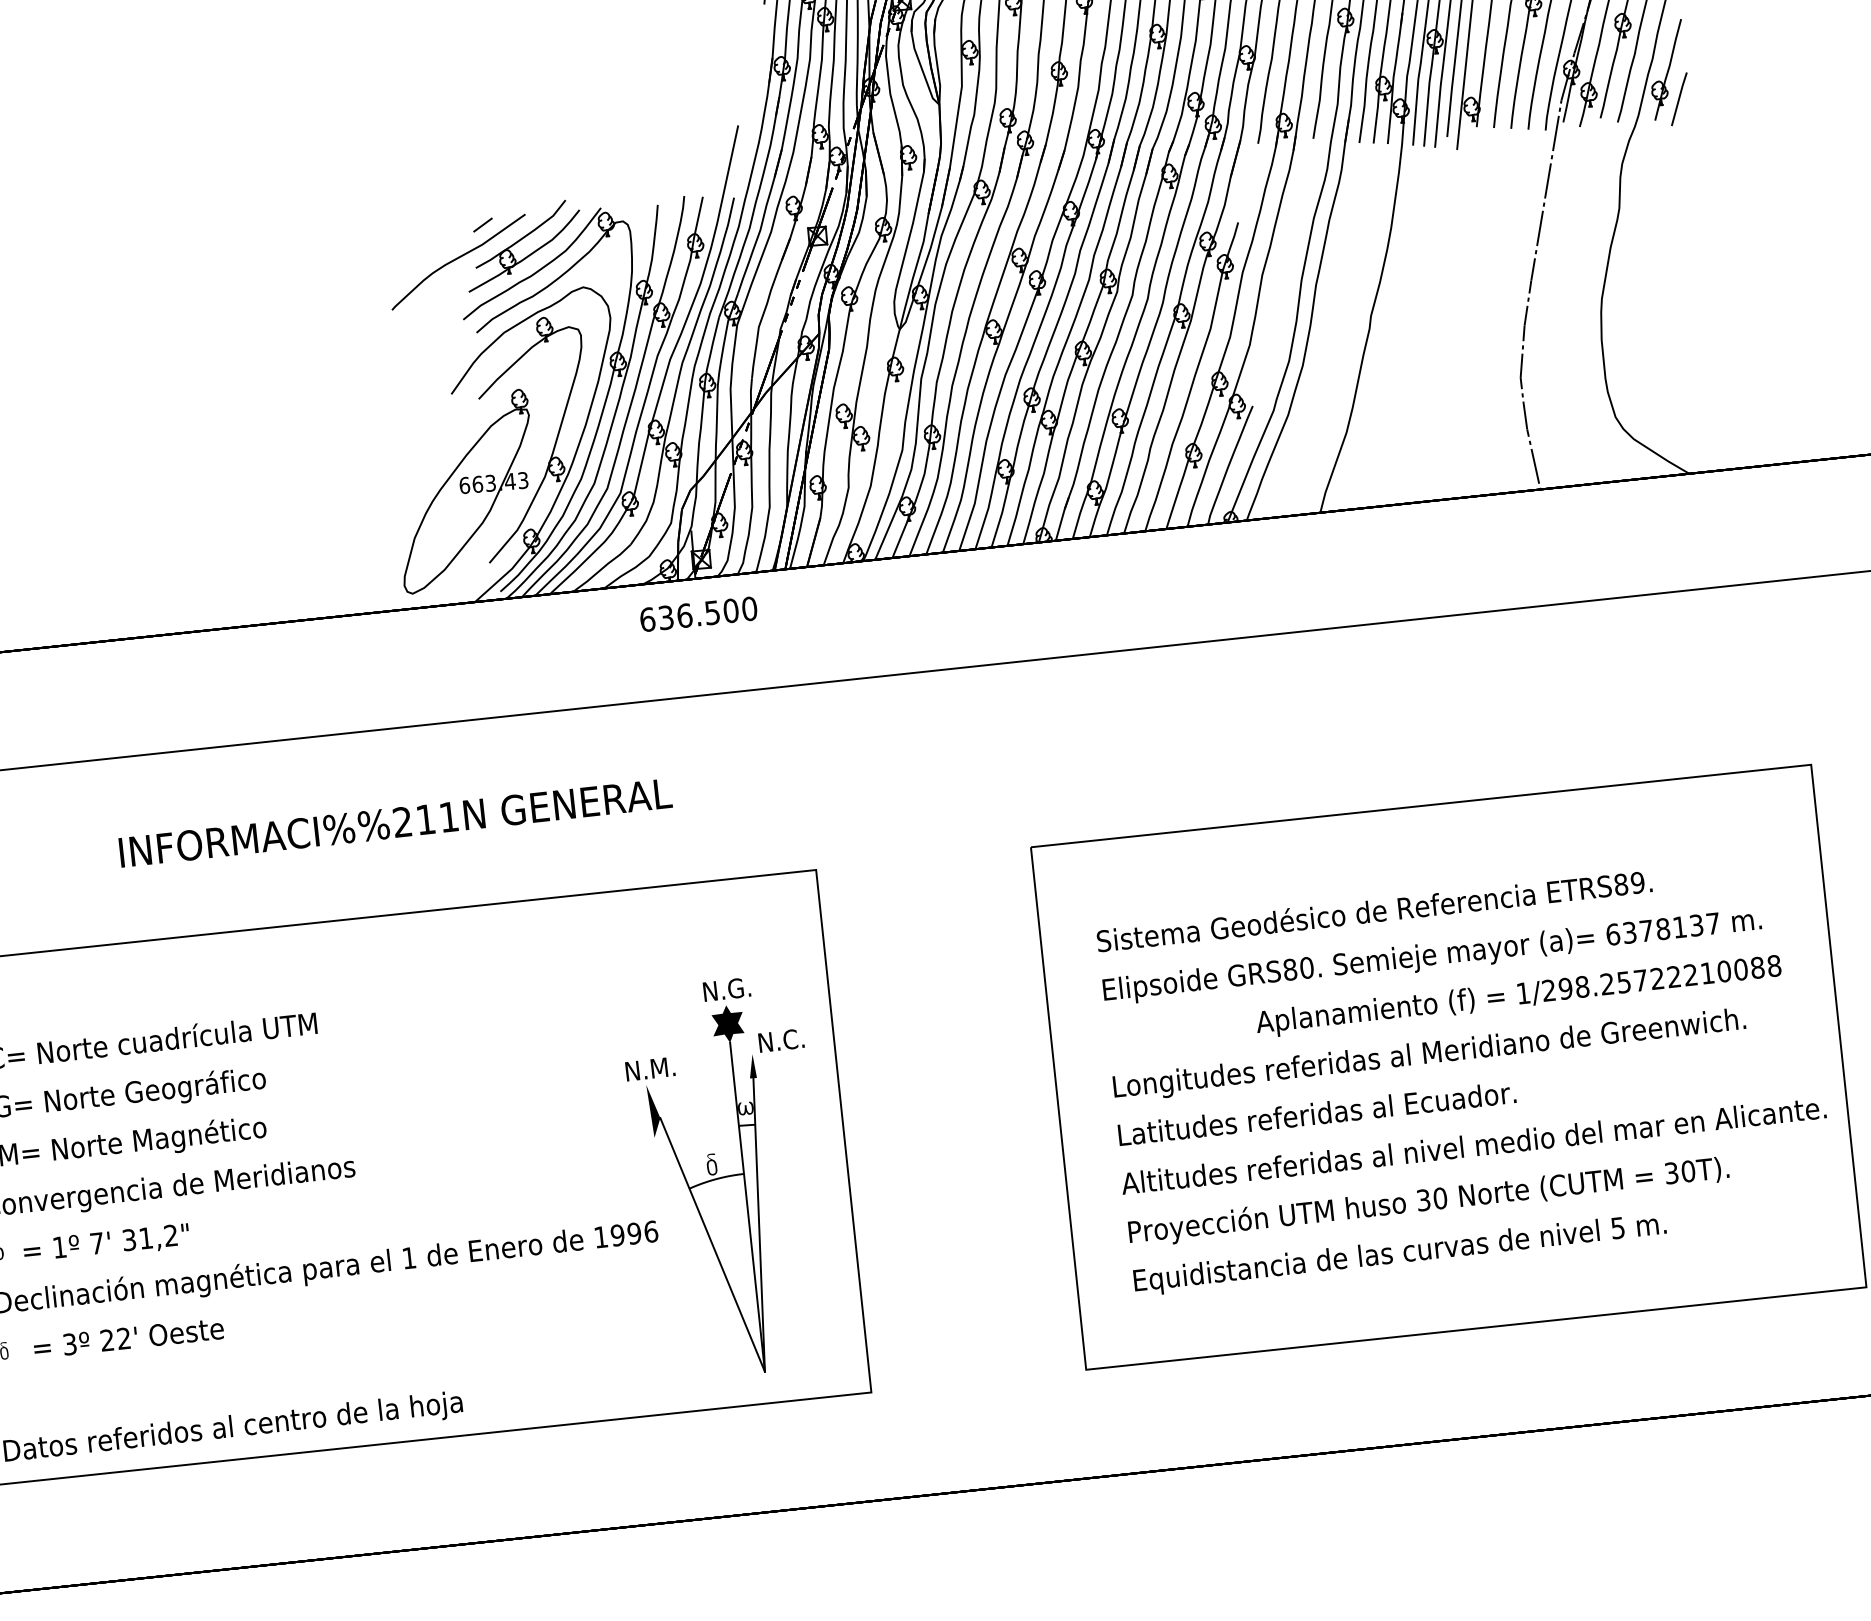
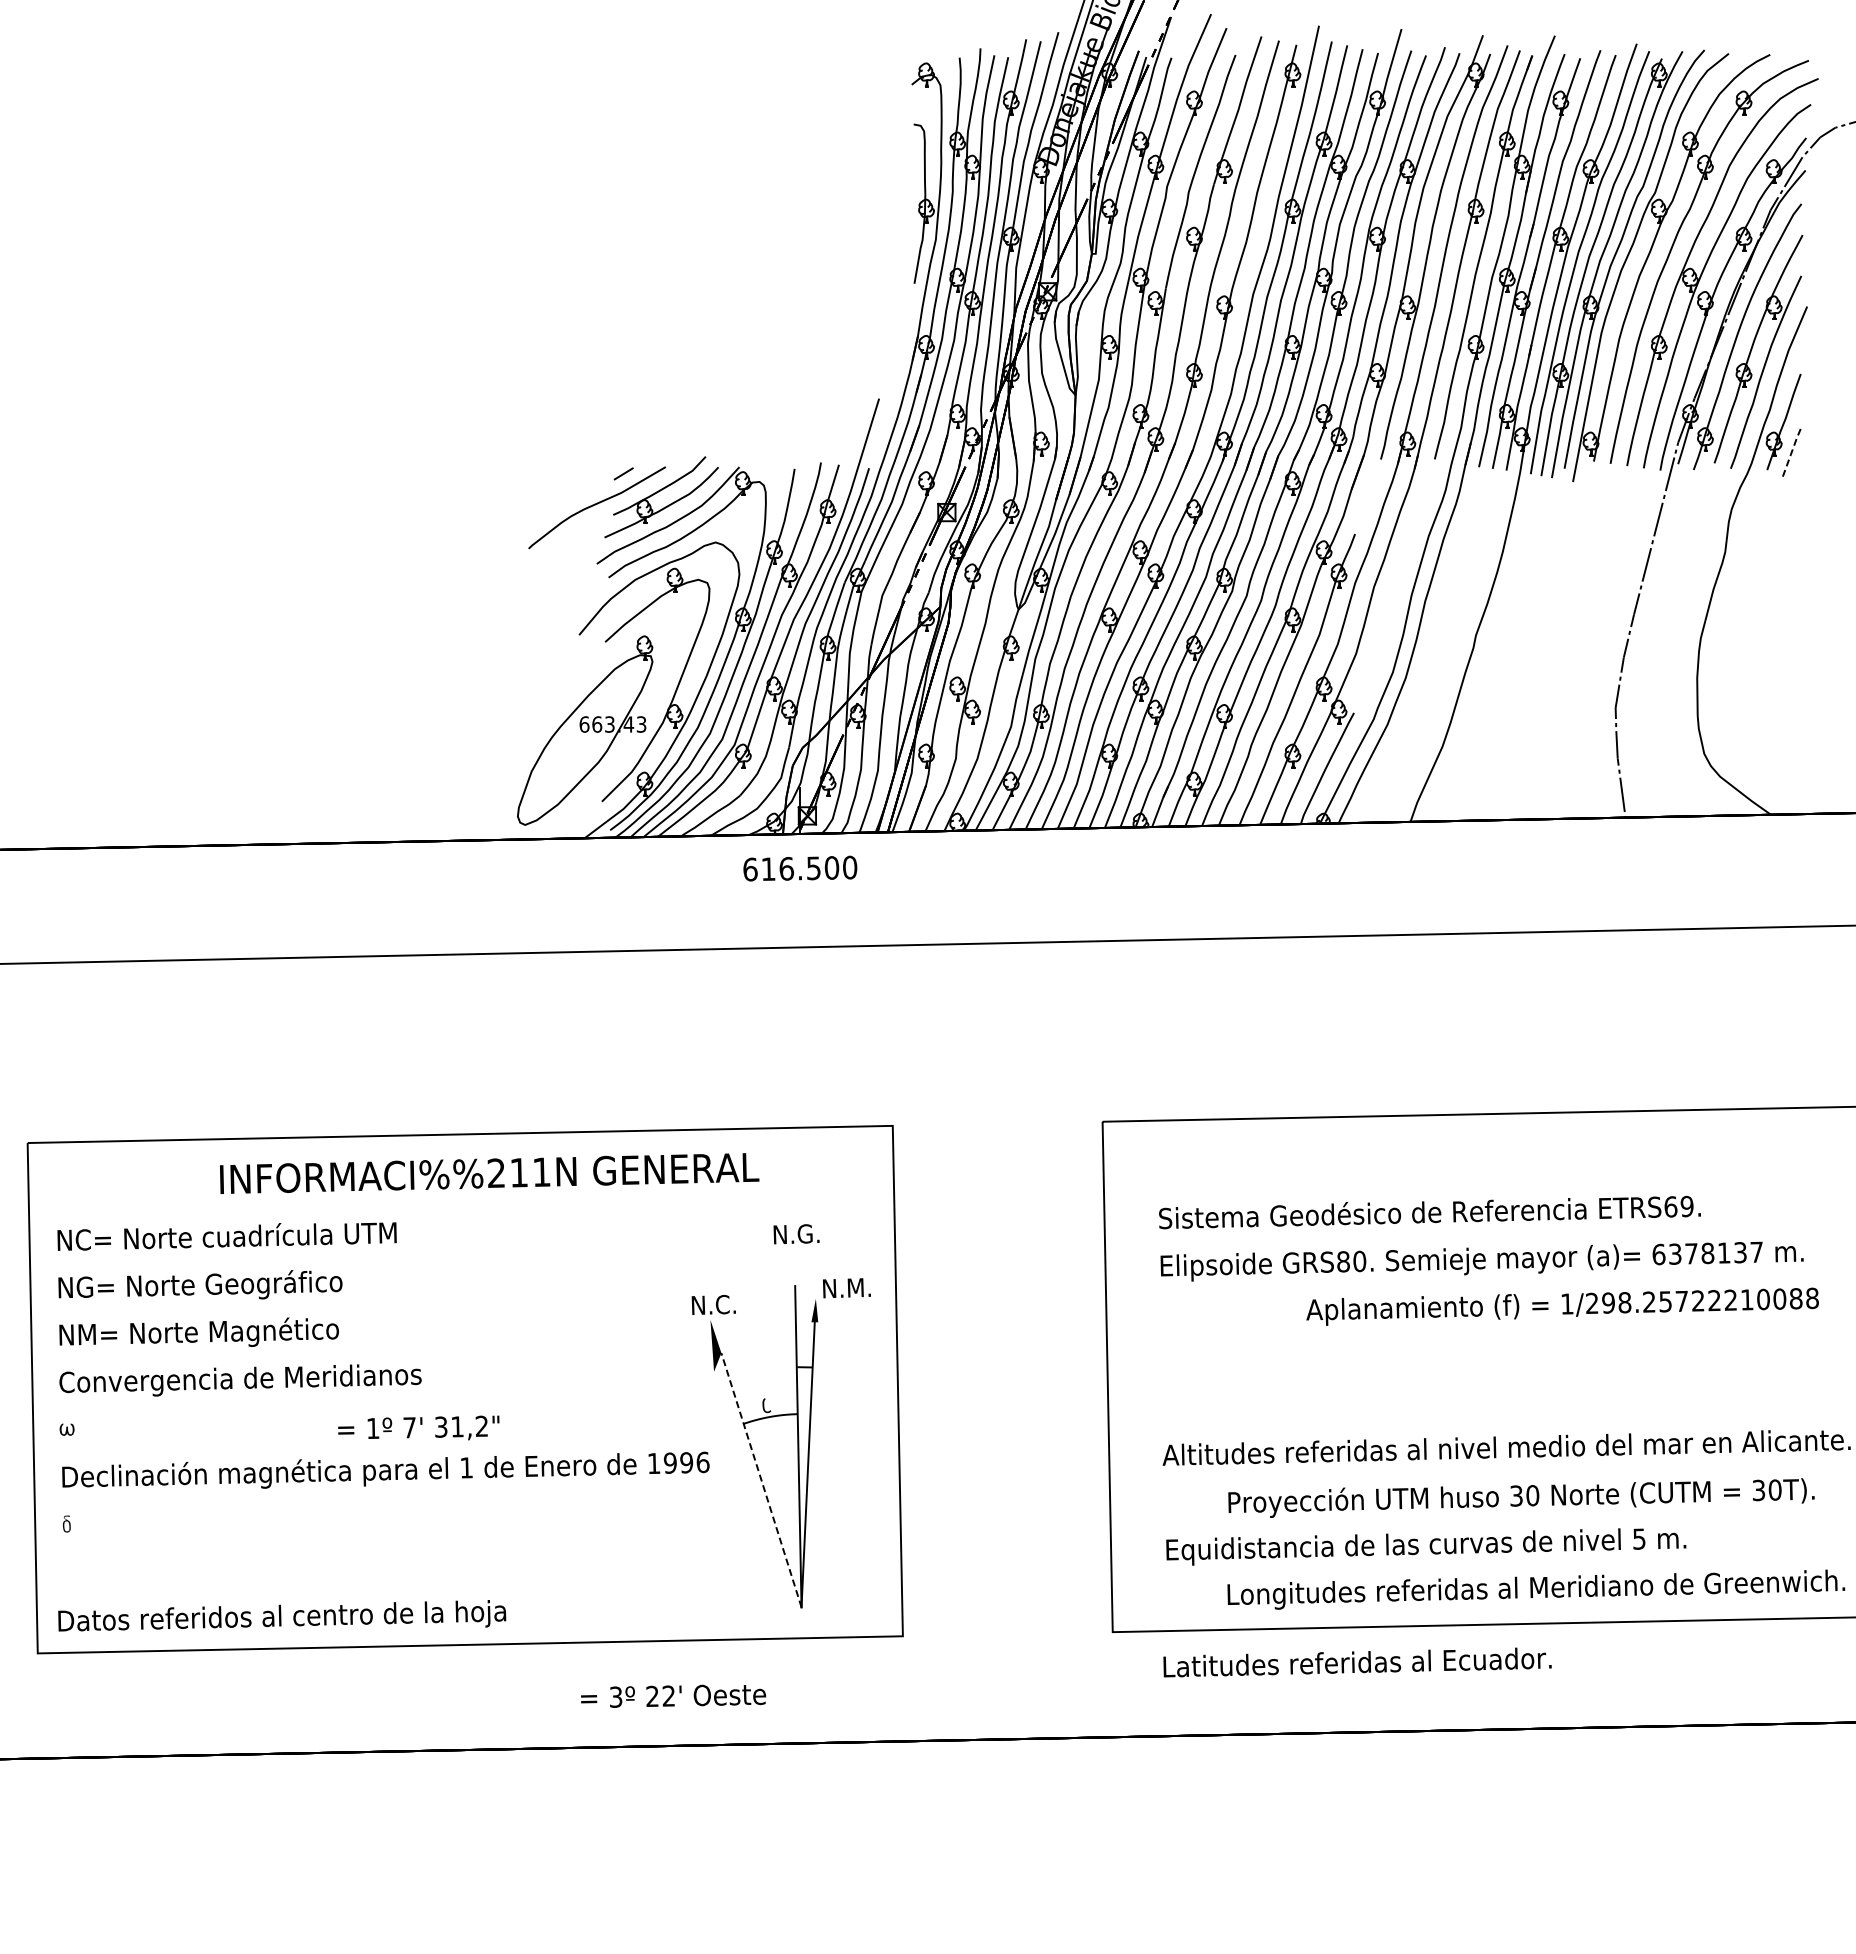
line: (1679, 99) -> (1792, 451), solid -> dashed
text: (666, 618) -> (768, 869), 636.500 -> 616.500
text: (395, 823) -> (489, 1173), moved
text: (1620, 884) -> (1670, 1206), ETRS89. -> ETRS69.
fill: (727, 1023) -> (794, 1267), removed
text: (795, 1038) -> (858, 1287), N.C. -> N.M.
text: (1429, 1054) -> (1536, 1589), moved
text: (662, 1067) -> (727, 1304), N.M. -> N.C.
fill: (745, 1108) -> (804, 1350), removed
text: (1317, 1113) -> (1357, 1662), moved
fill: (711, 1163) -> (767, 1401), removed
text: (1428, 1201) -> (1521, 1497), moved
text: (106, 1242) -> (418, 1427), moved
line: (712, 1244) -> (761, 1479), solid -> dashed
text: (128, 1337) -> (673, 1695), moved

